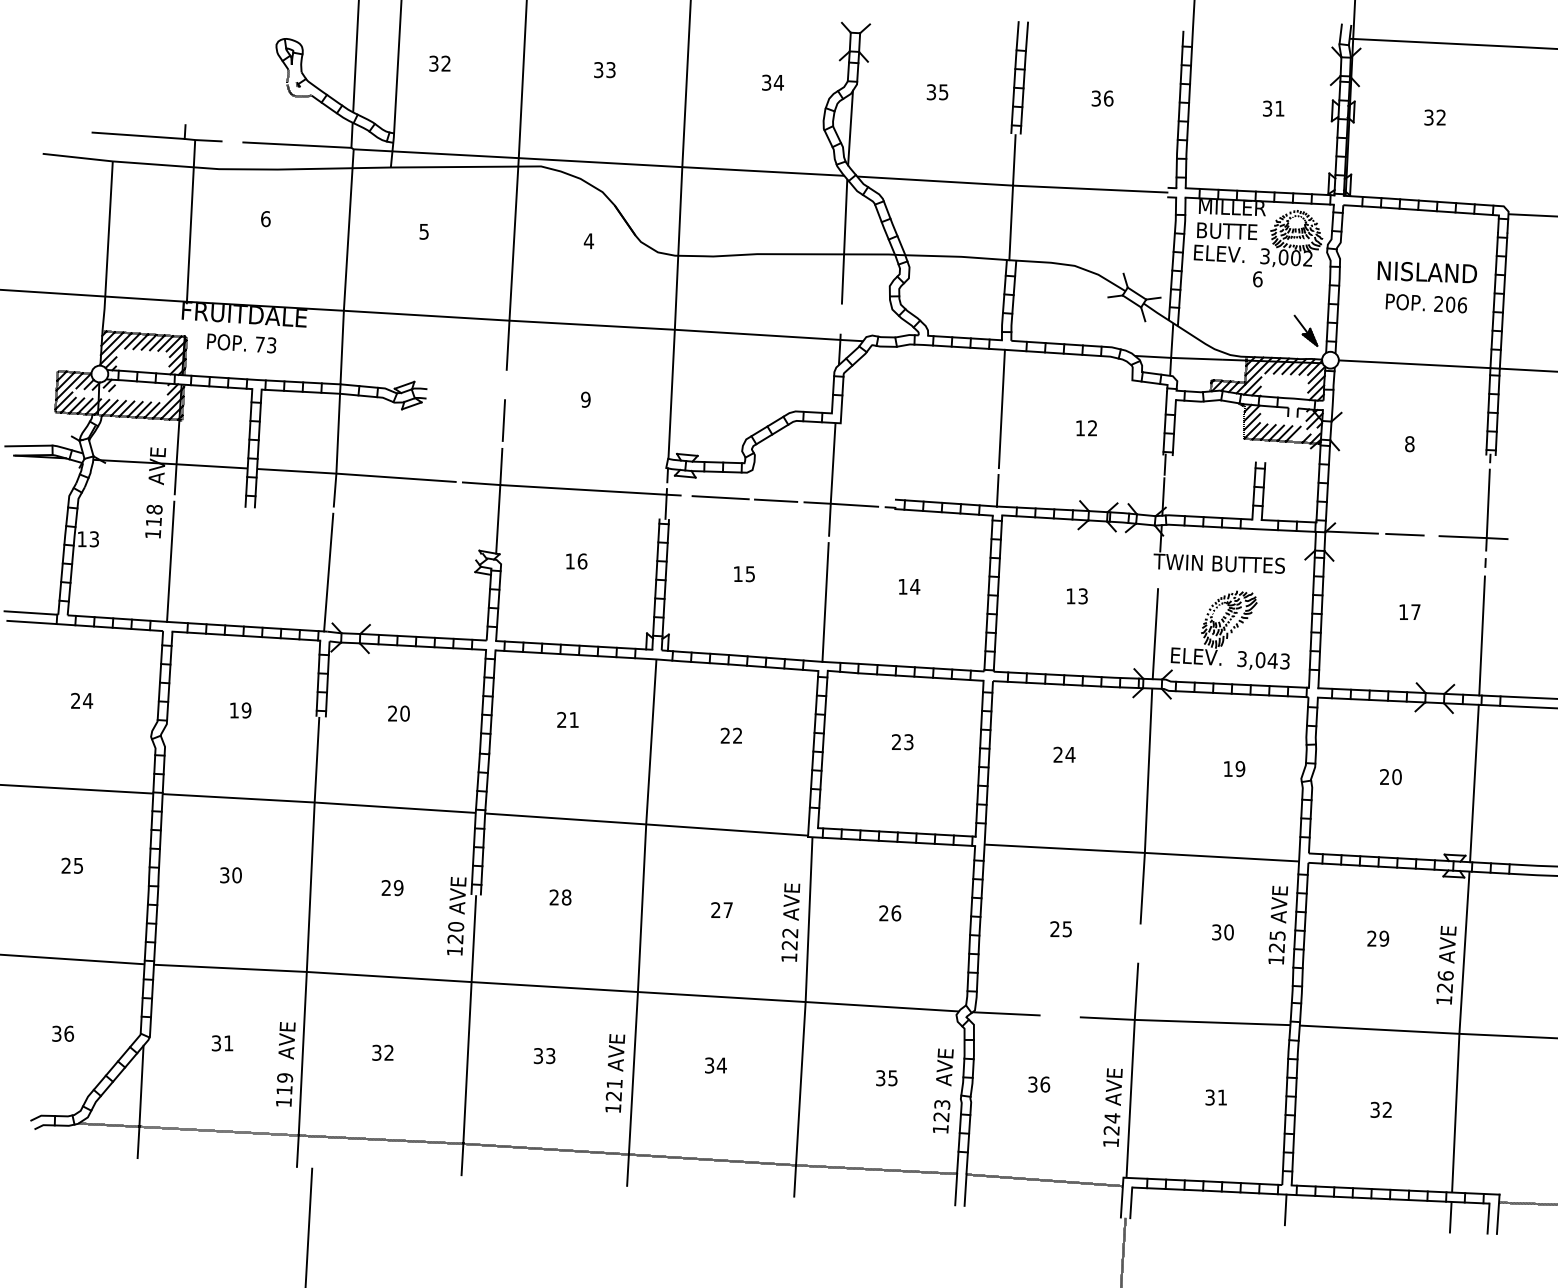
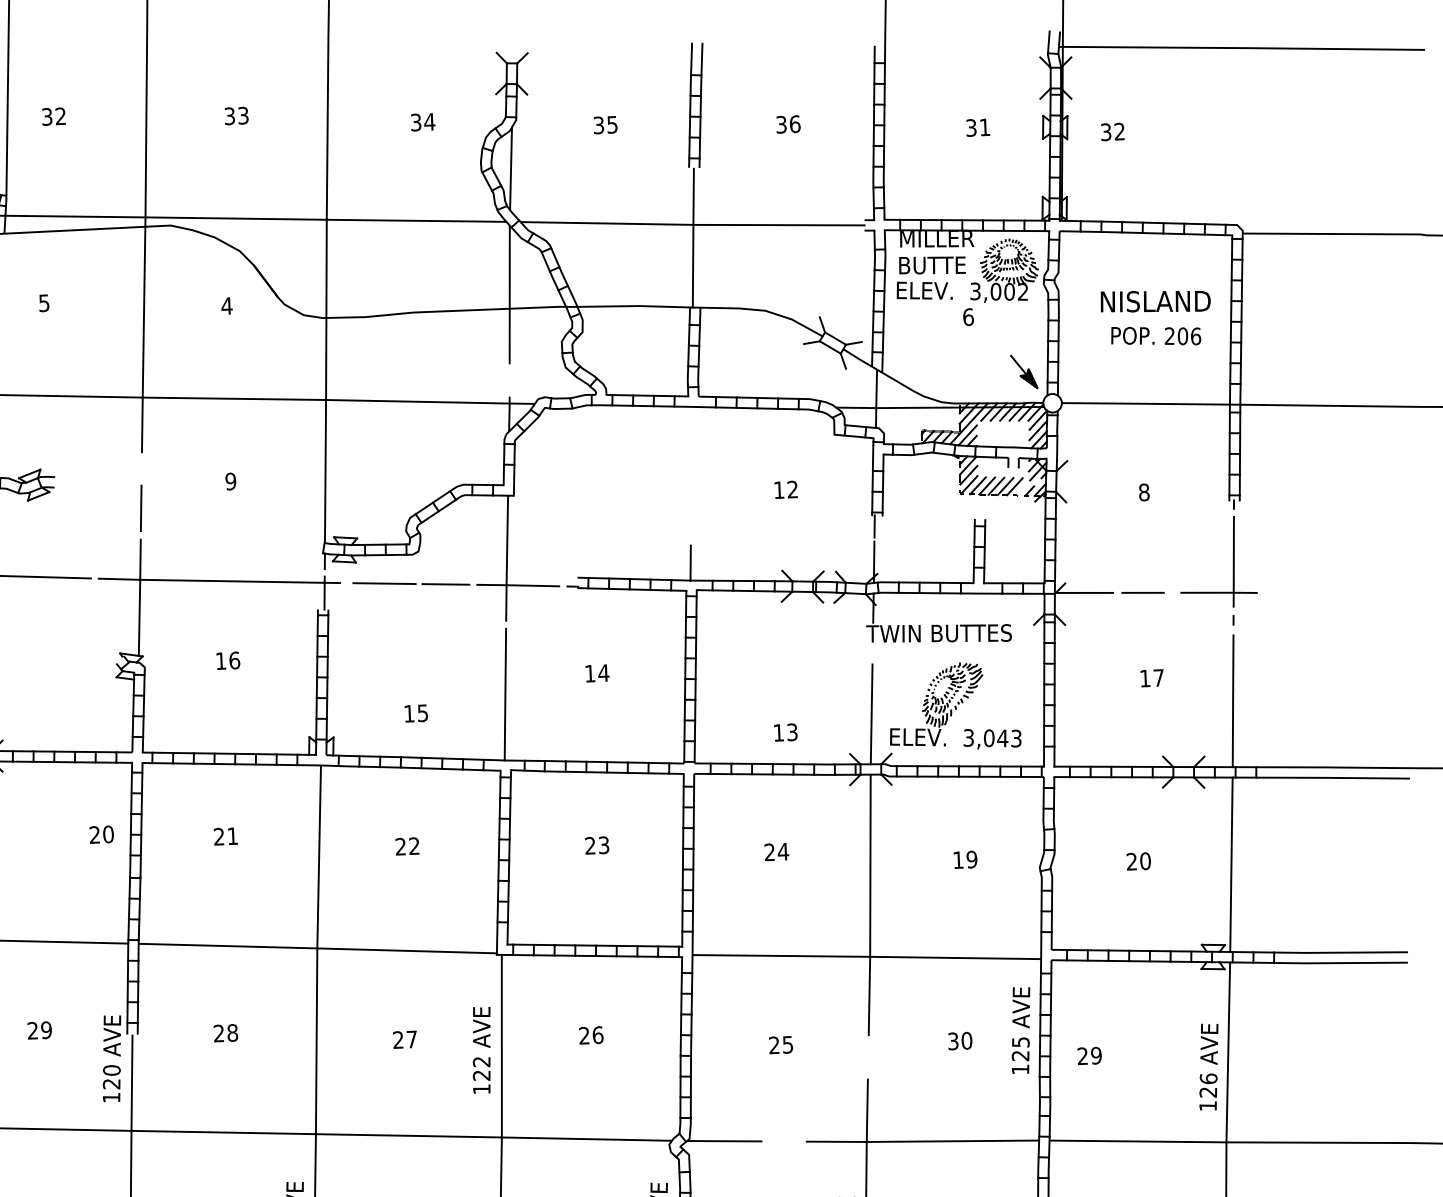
text: (1434, 117) -> (1112, 131), moved
line: (1001, 408) -> (690, 471), removed
text: (744, 574) -> (416, 713), moved
text: (1077, 596) -> (786, 732), moved
text: (398, 713) -> (101, 834), moved
text: (1378, 938) -> (1089, 1055), moved

